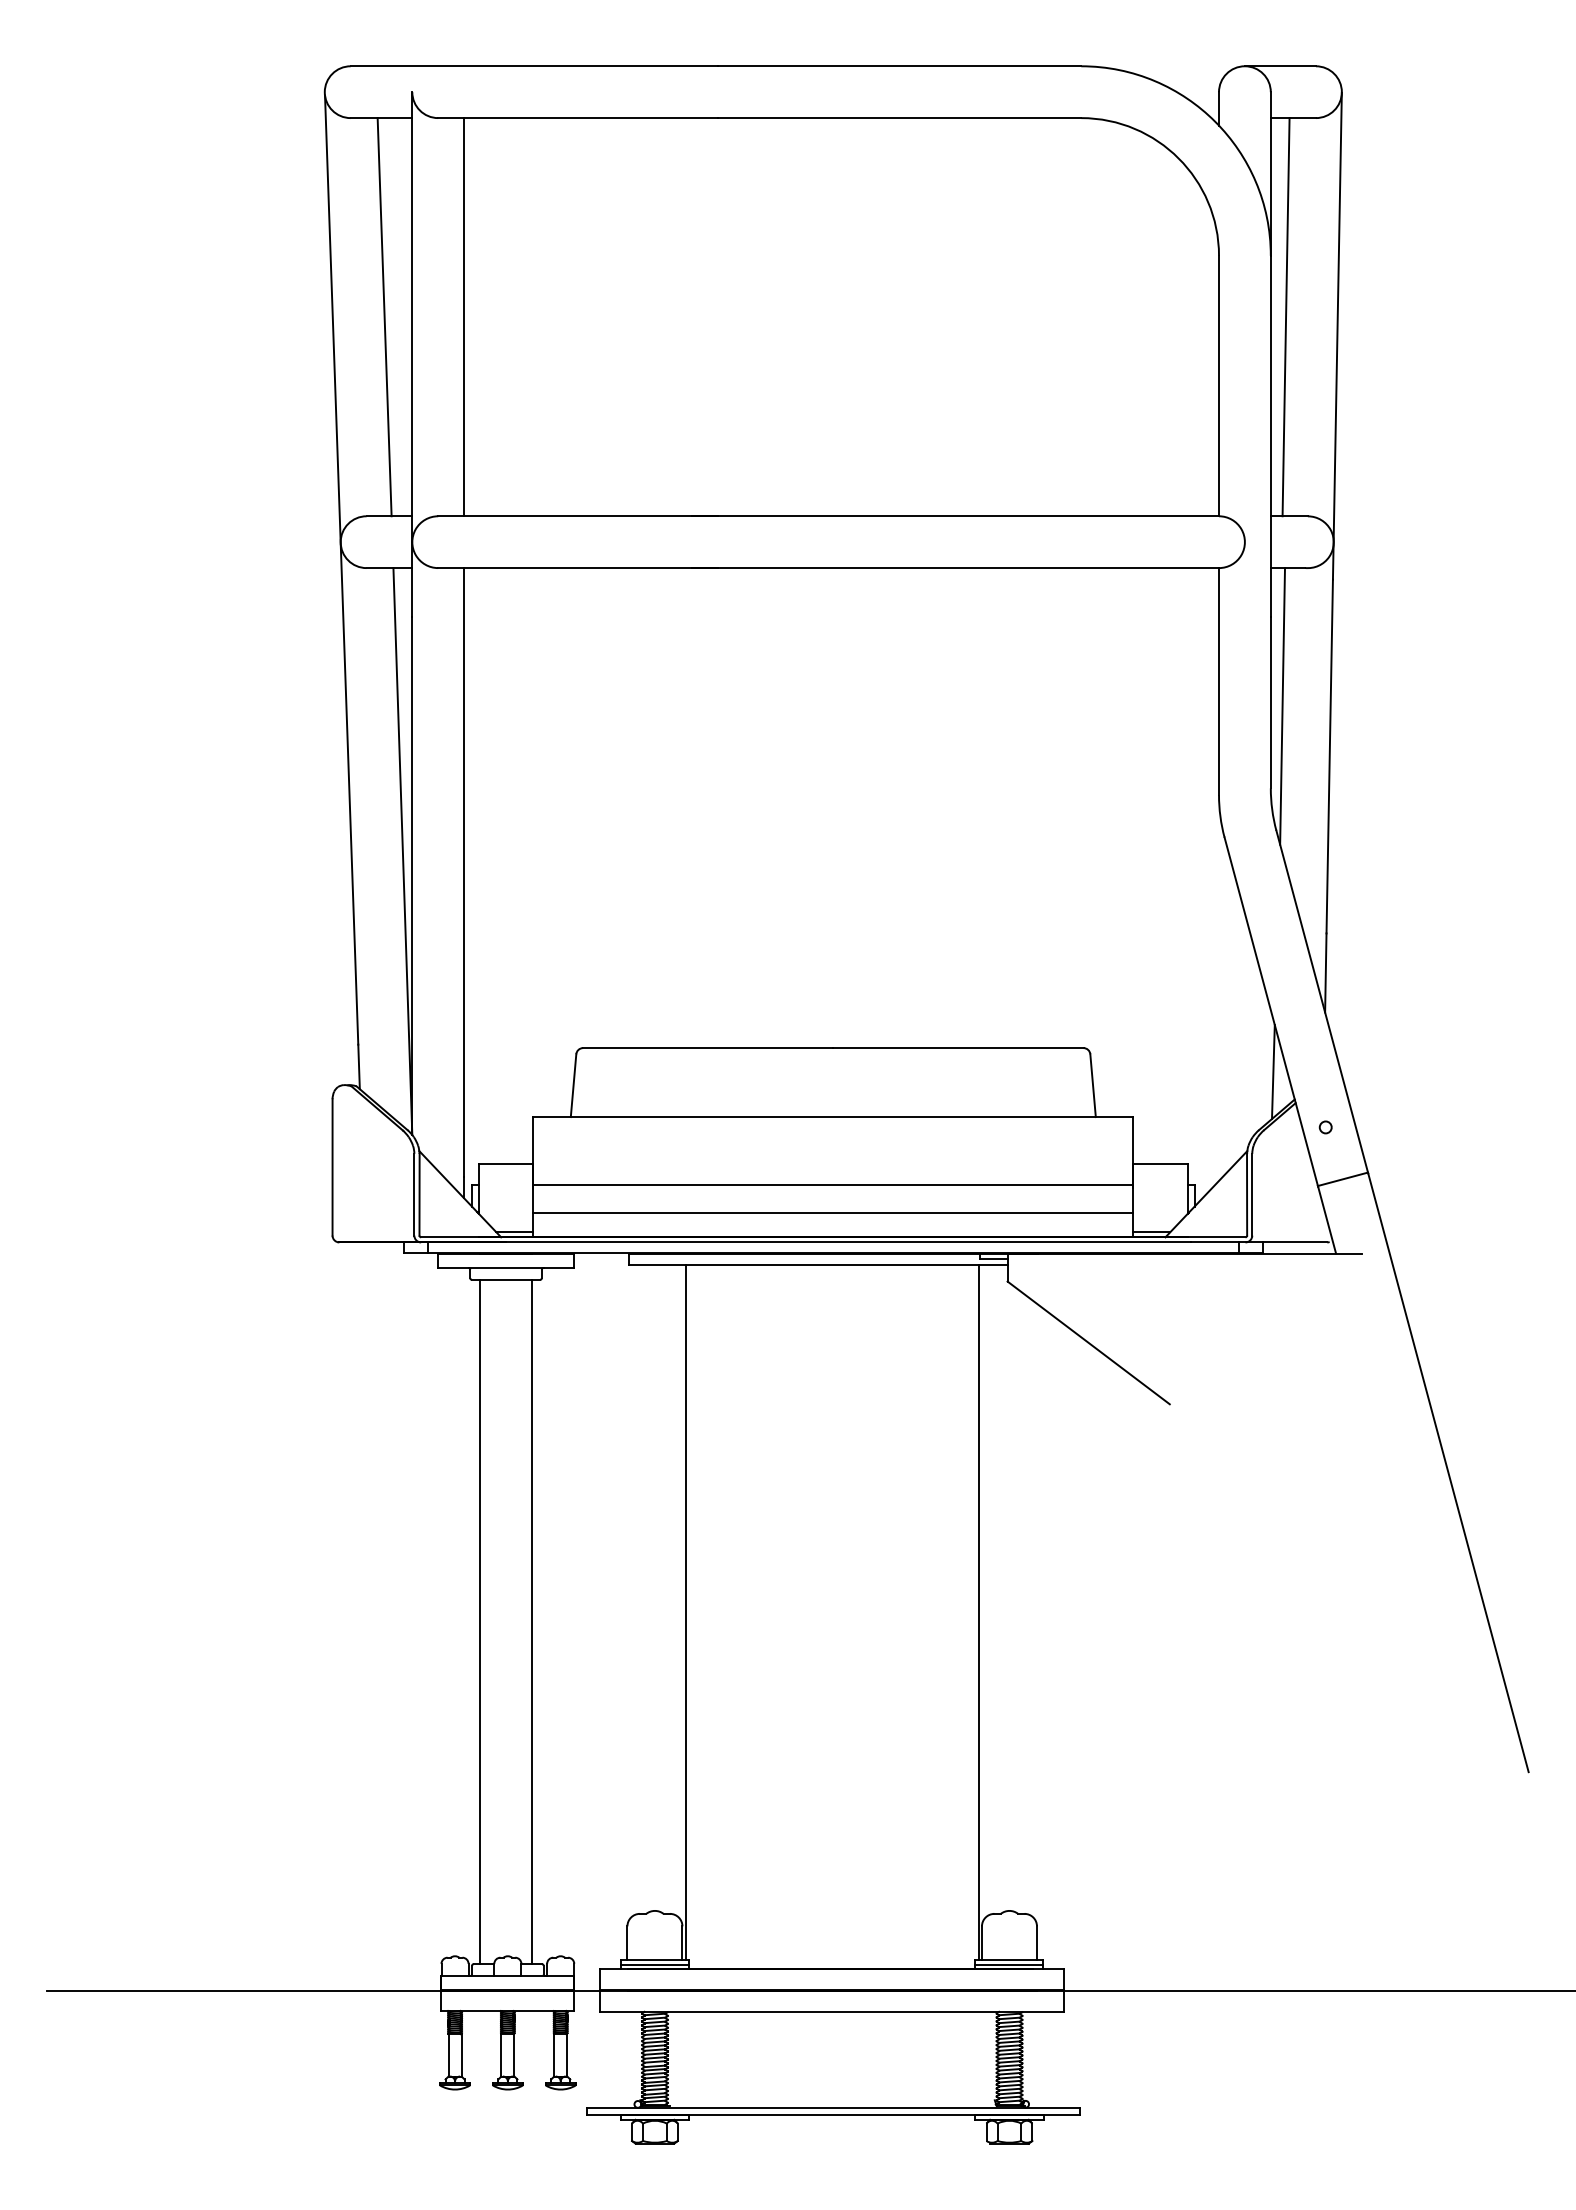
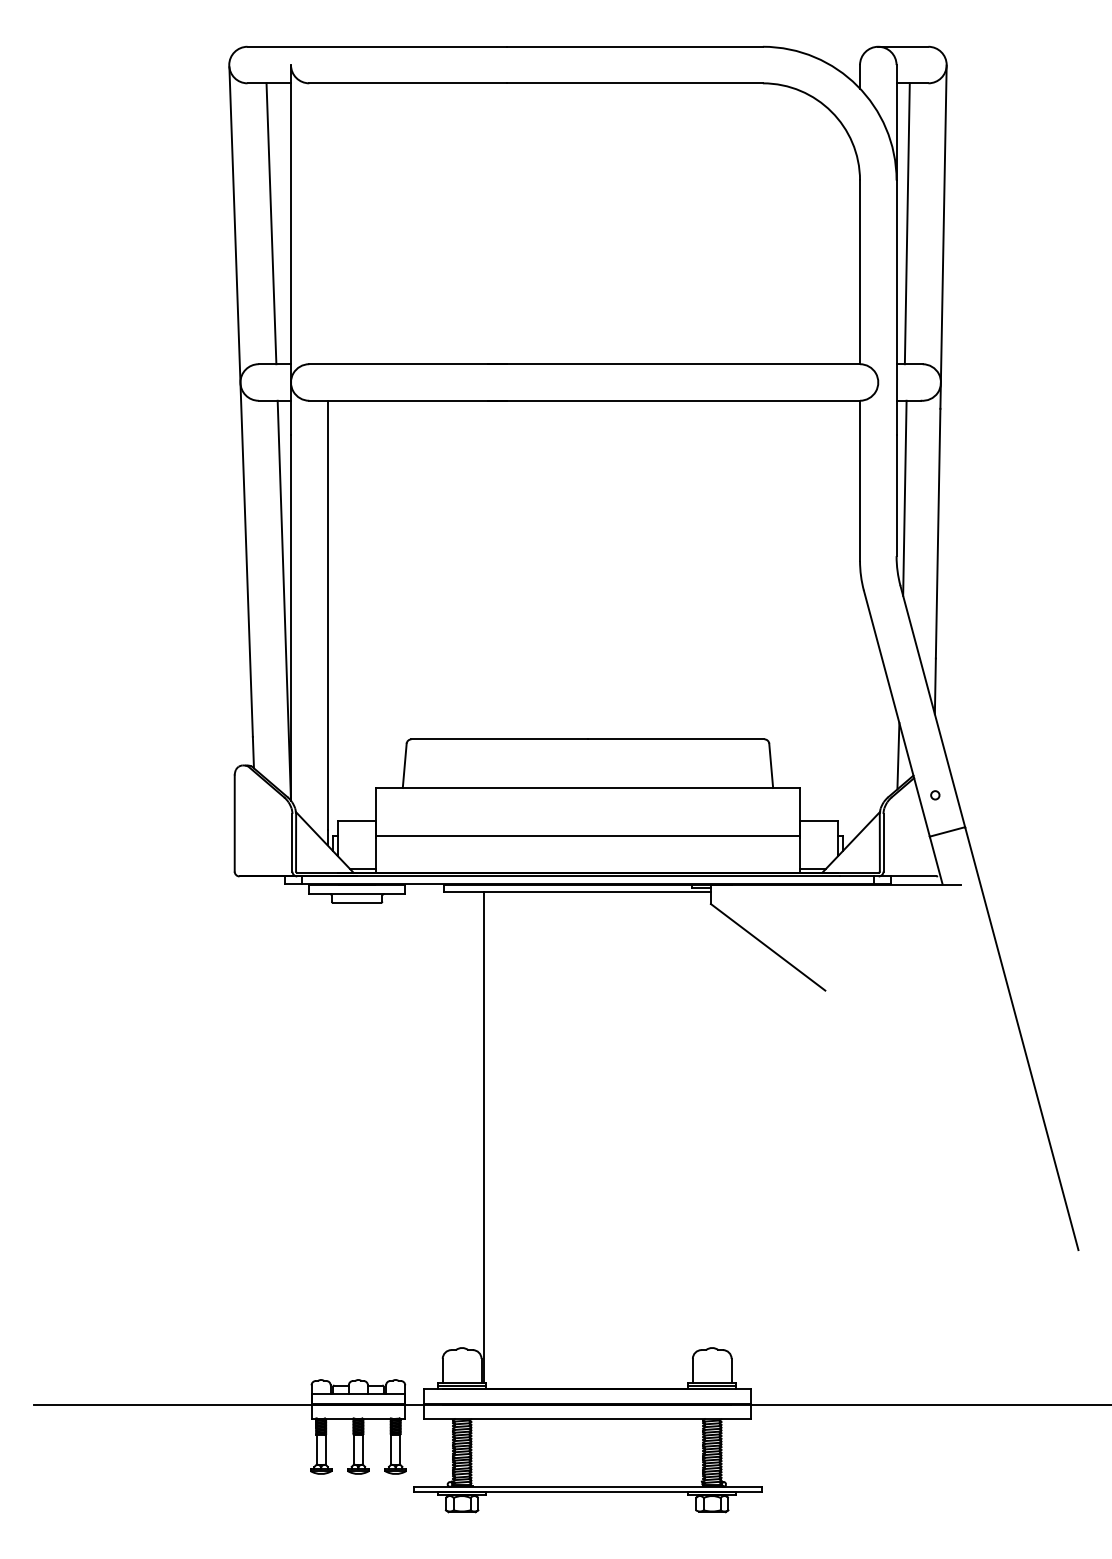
line: (464, 317) -> (327, 223), removed
line: (833, 1212) -> (588, 855), removed
line: (978, 1611) -> (690, 1136), removed
line: (480, 1621) -> (339, 1143), removed
line: (531, 1621) -> (375, 1143), removed

